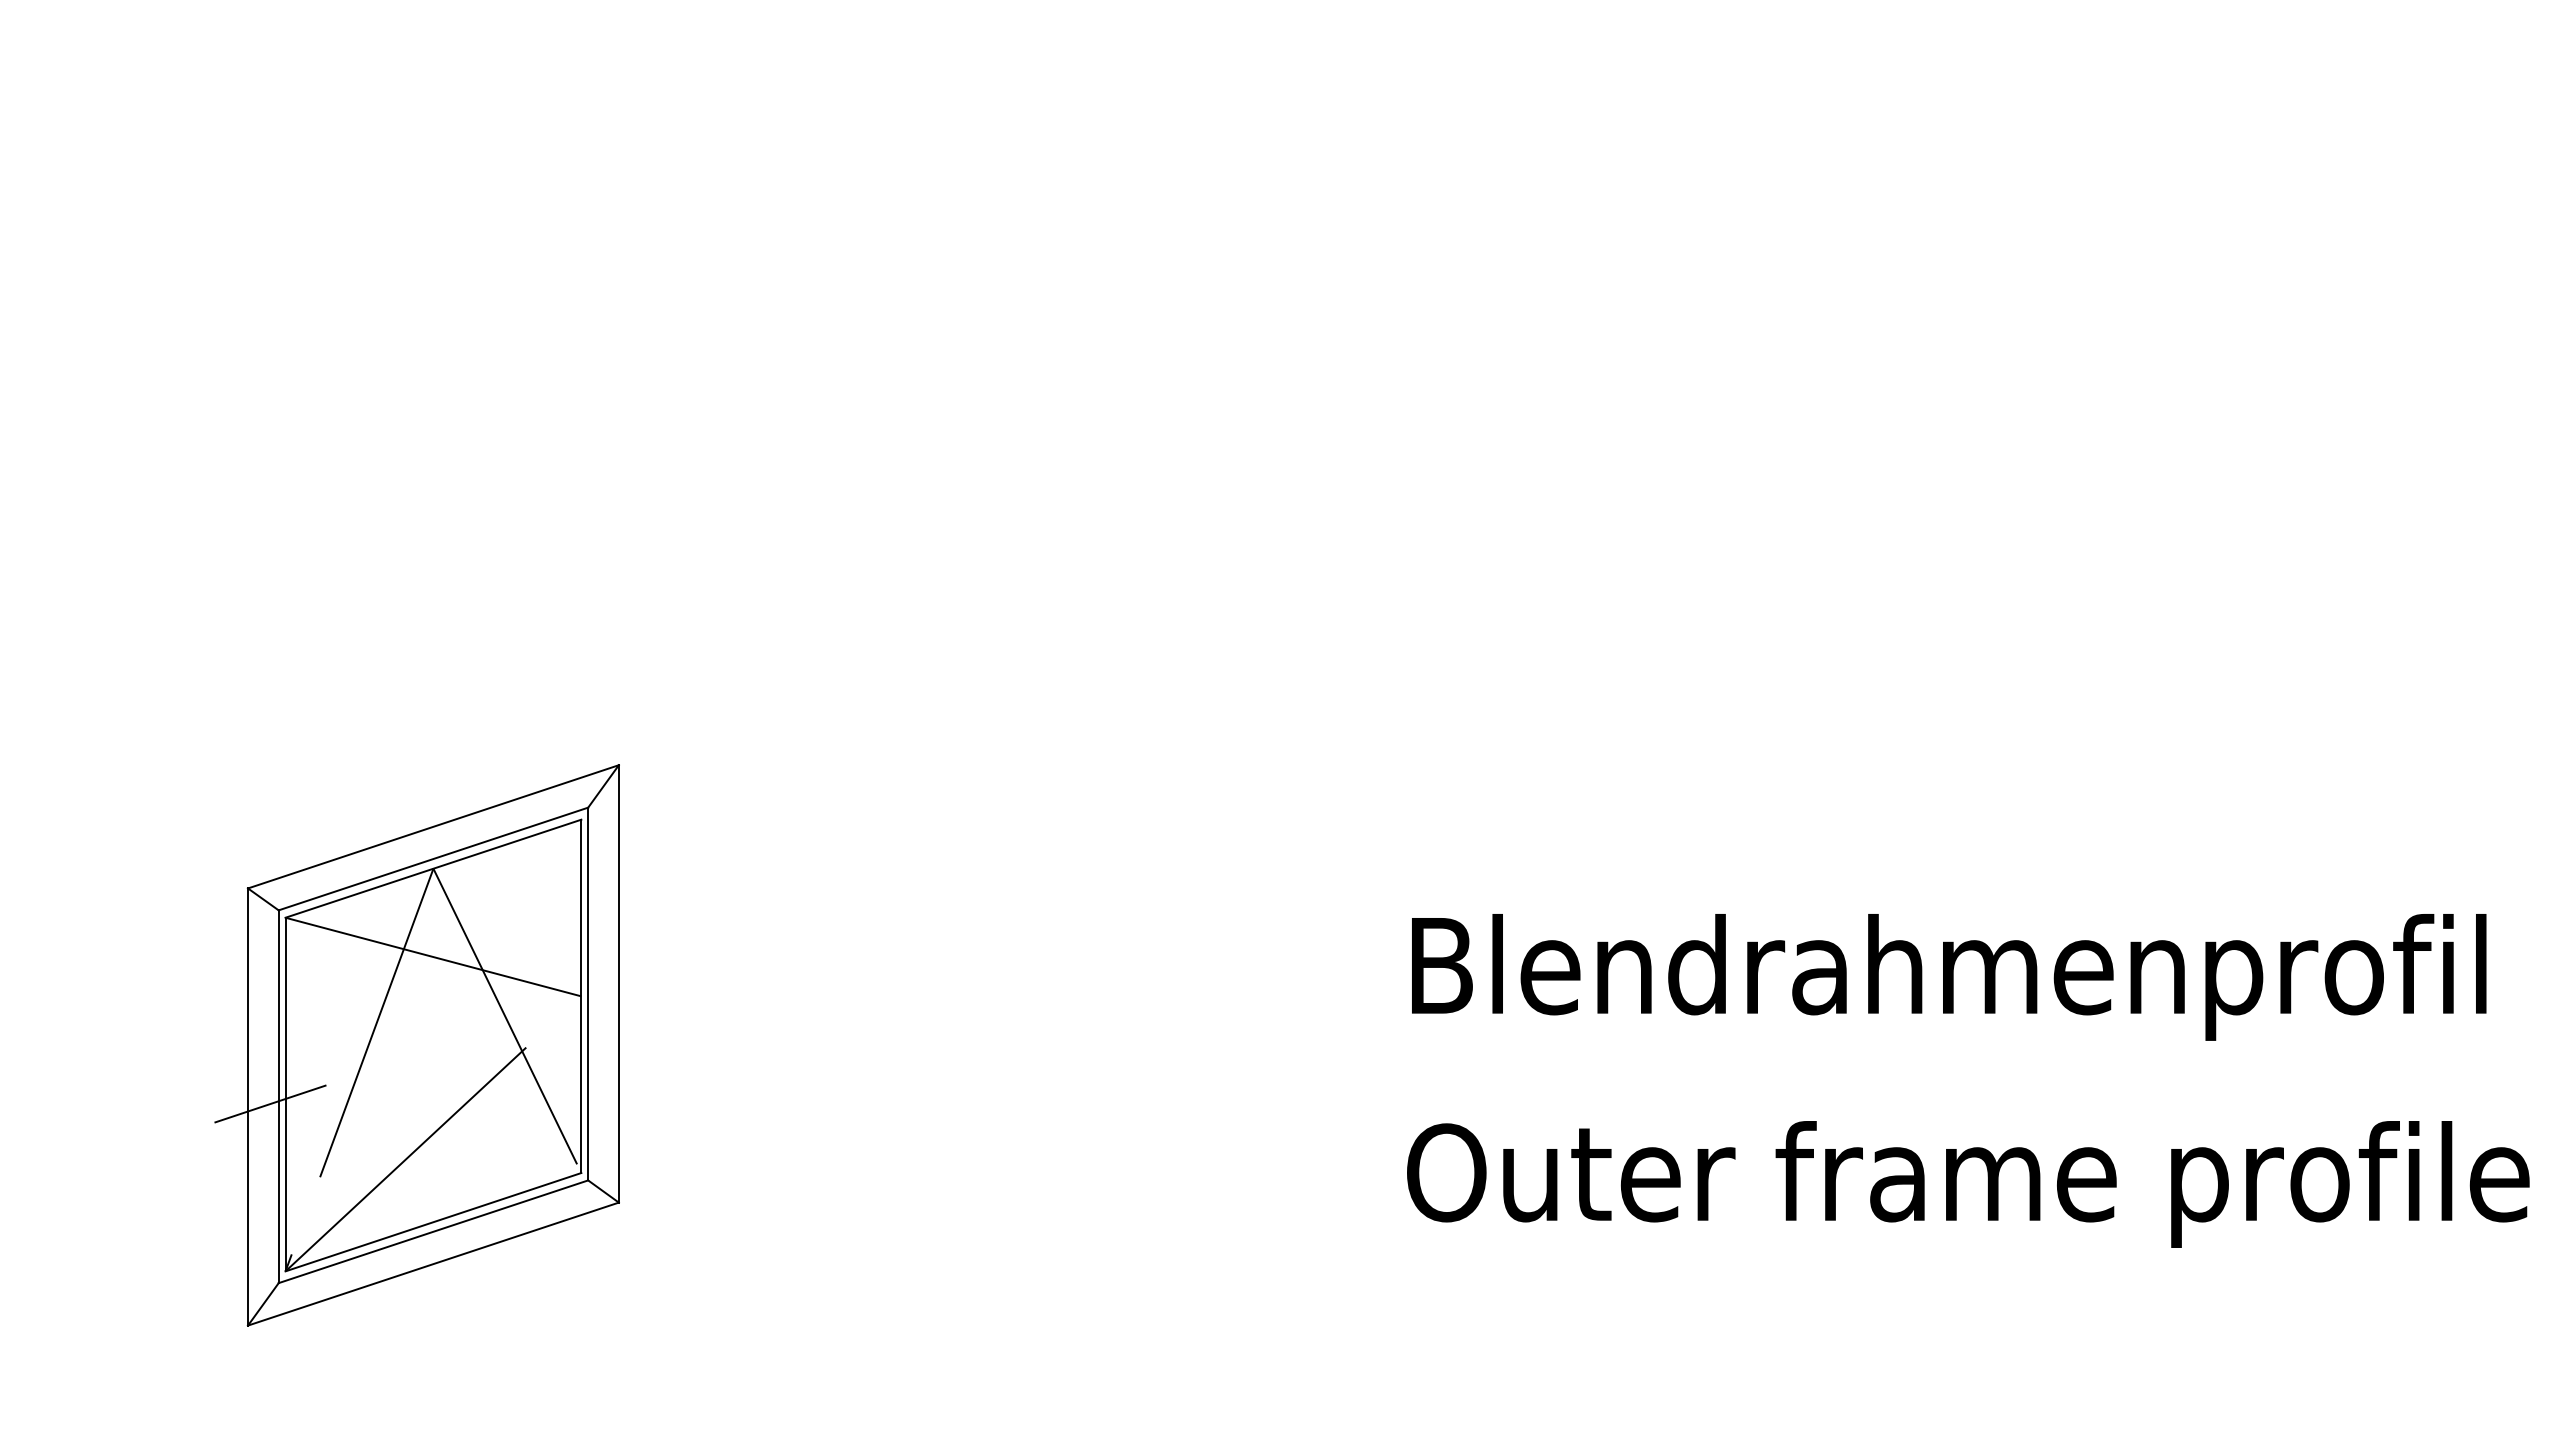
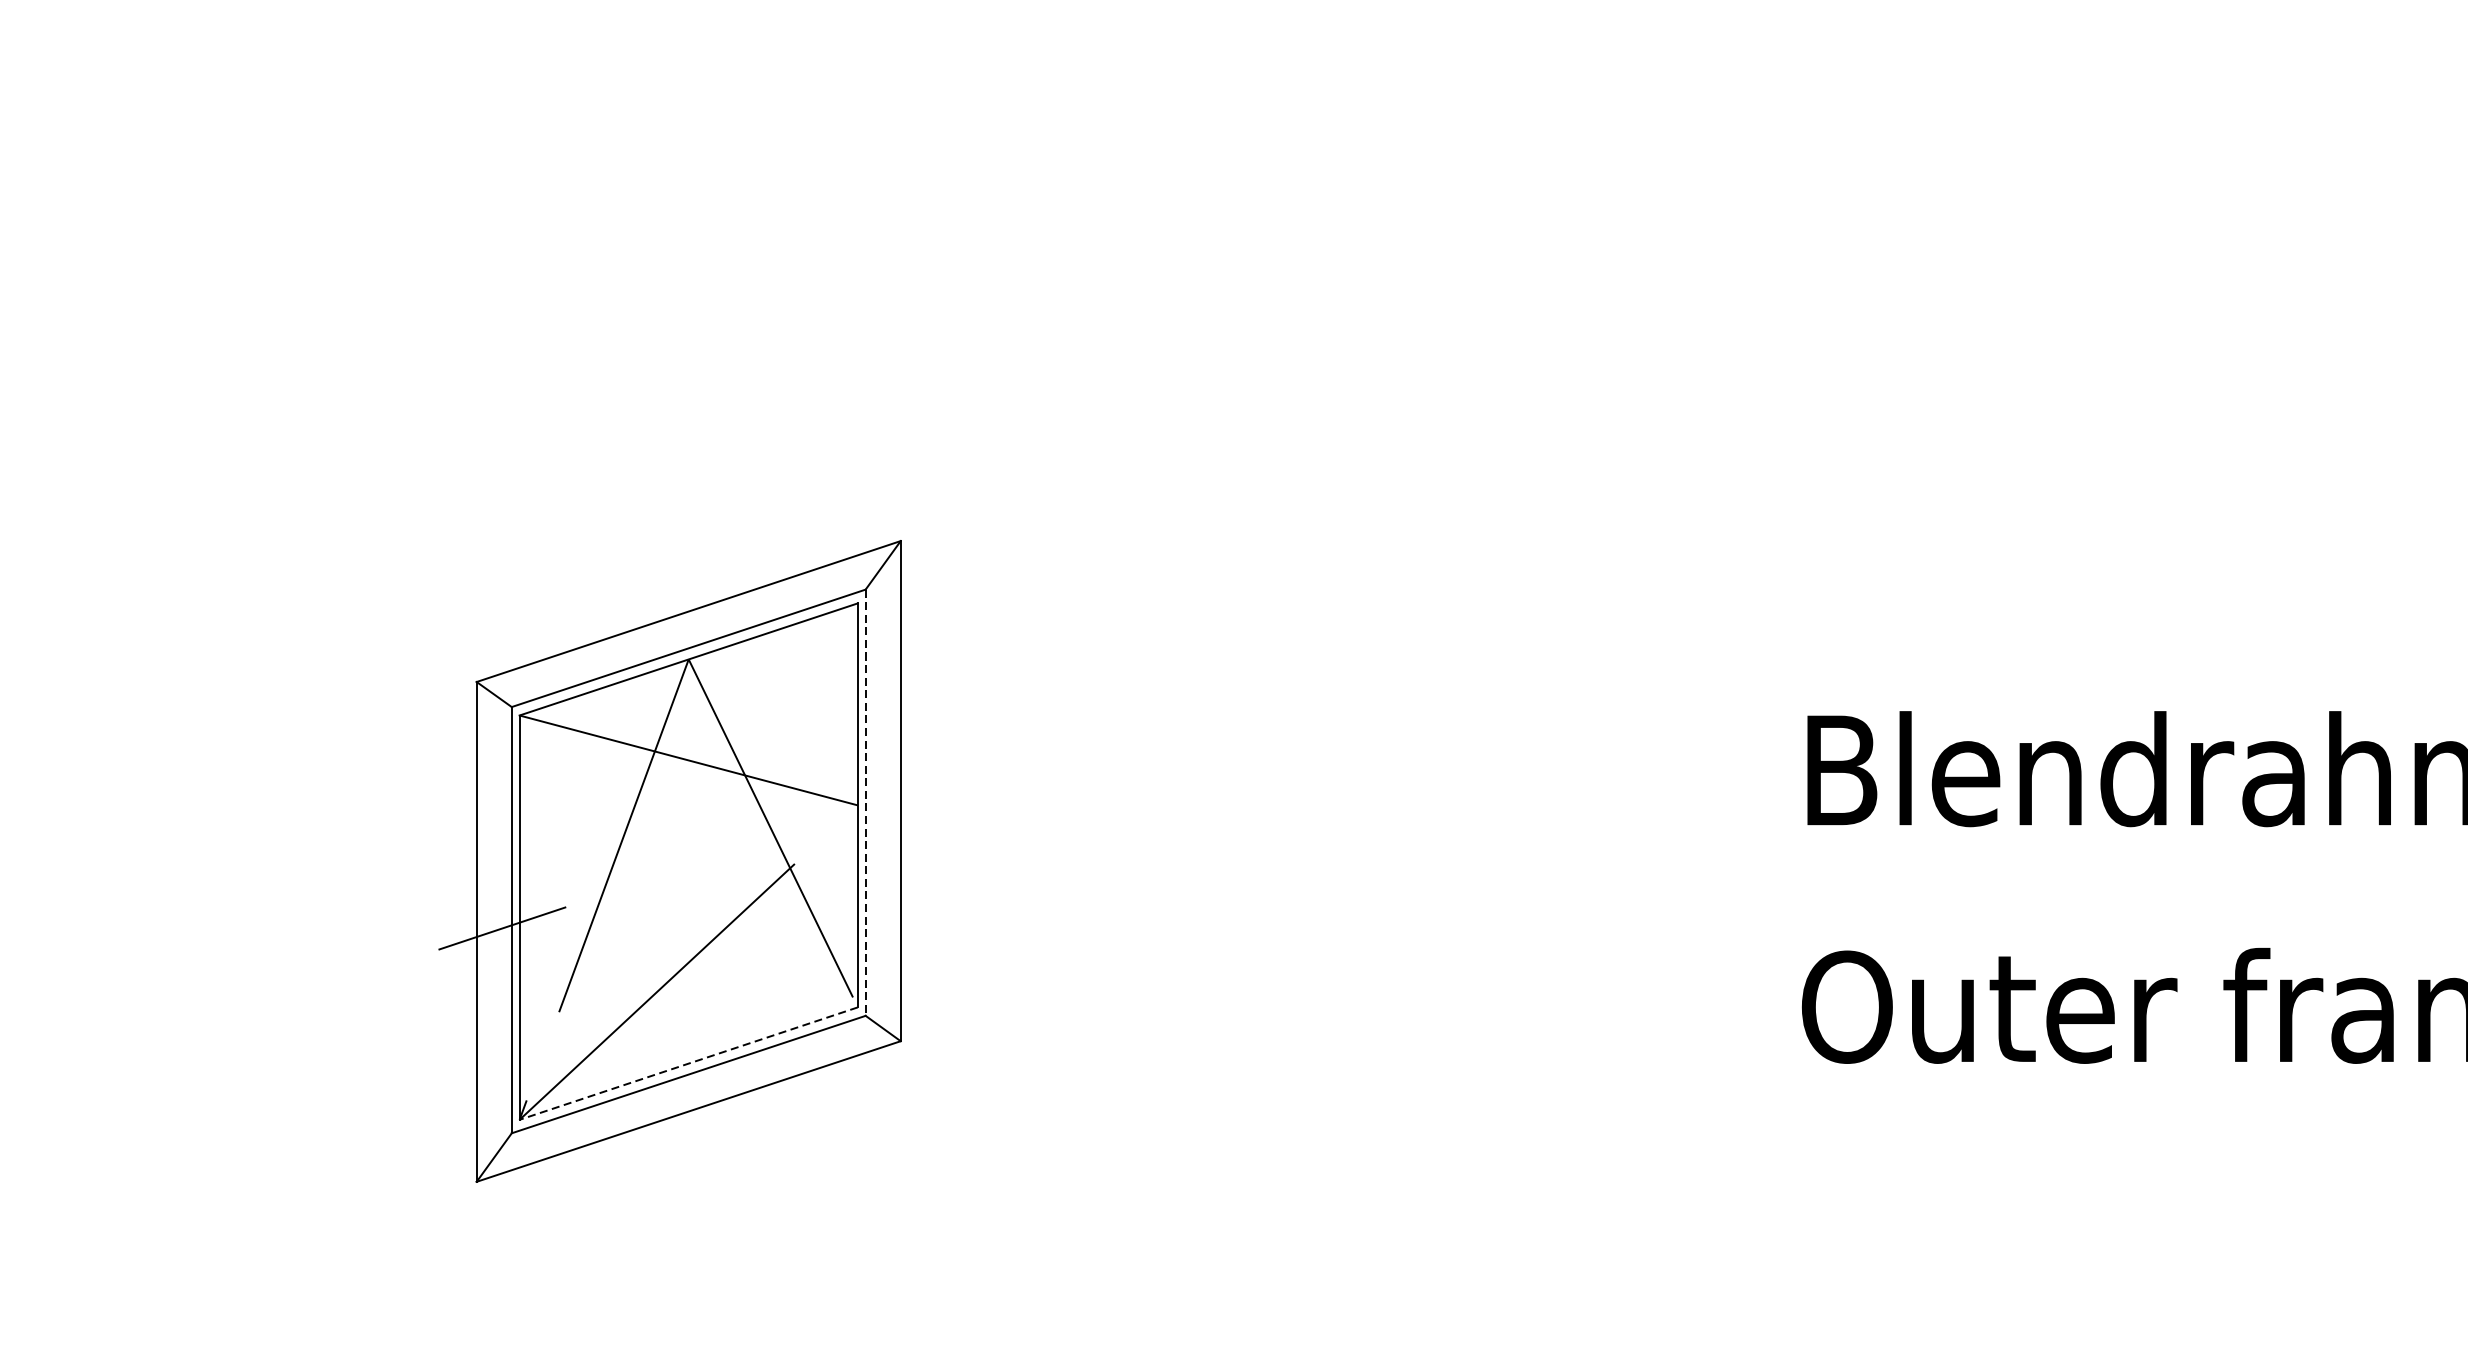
line: (588, 994) -> (866, 803), solid -> dashed
line: (433, 1222) -> (688, 1063), solid -> dashed

